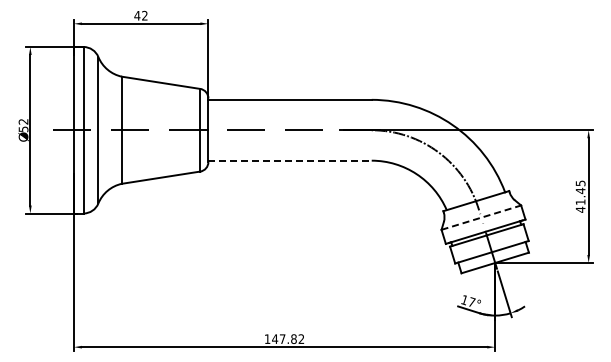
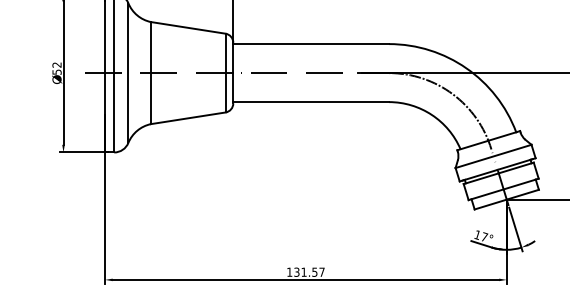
line: (290, 160) -> (311, 101), dashed -> solid
line: (481, 217) -> (493, 156), dashed -> solid
text: (288, 339) -> (309, 272), 147.82 -> 131.57

